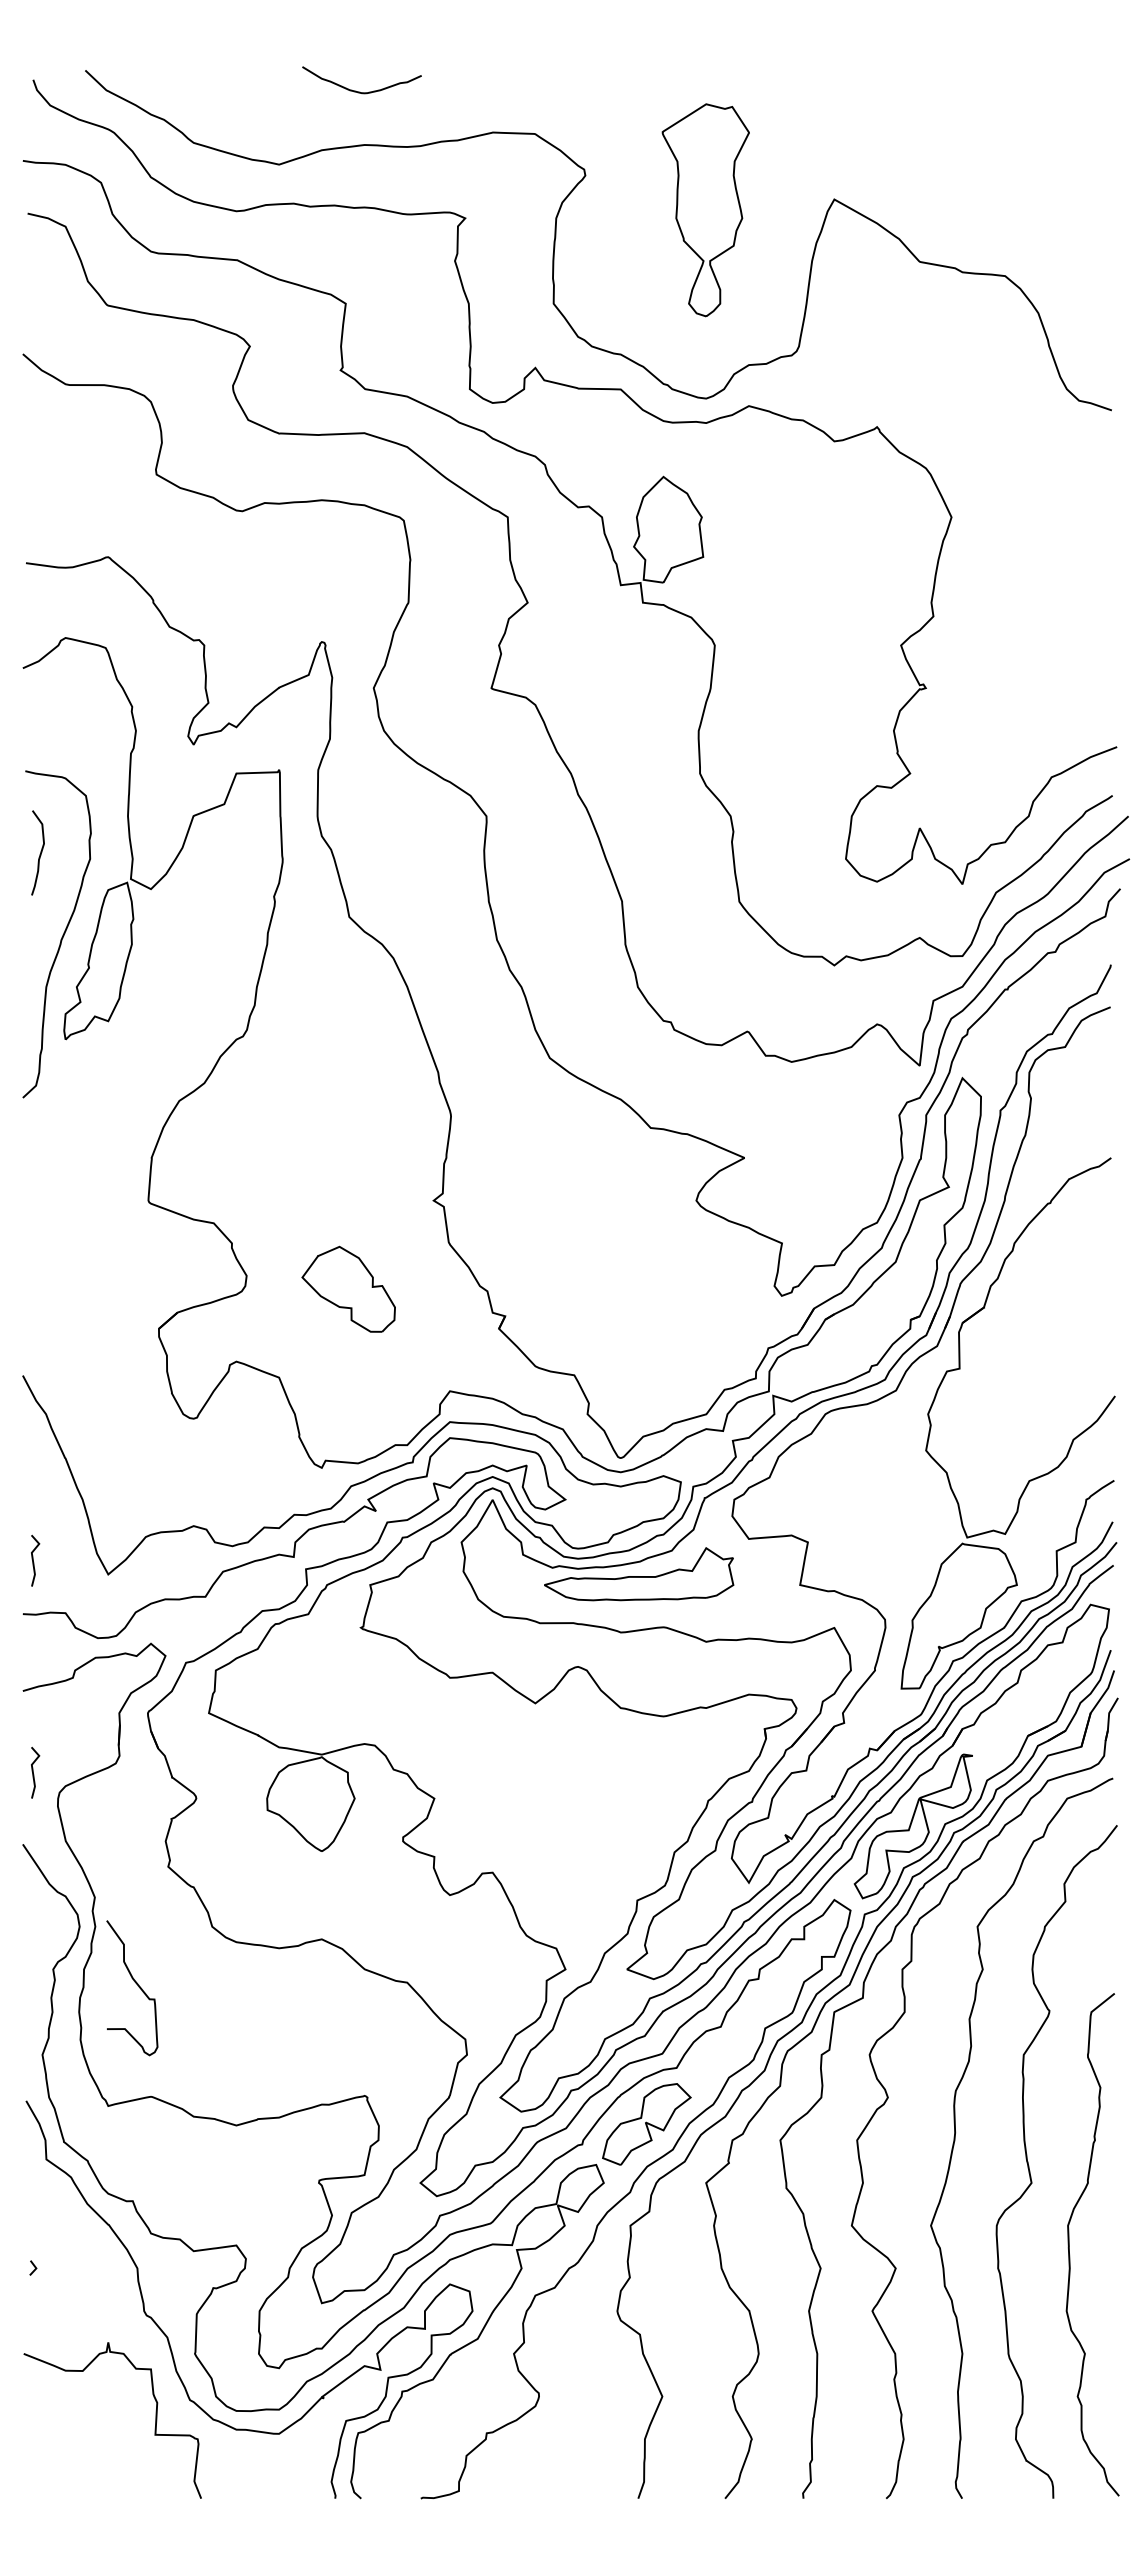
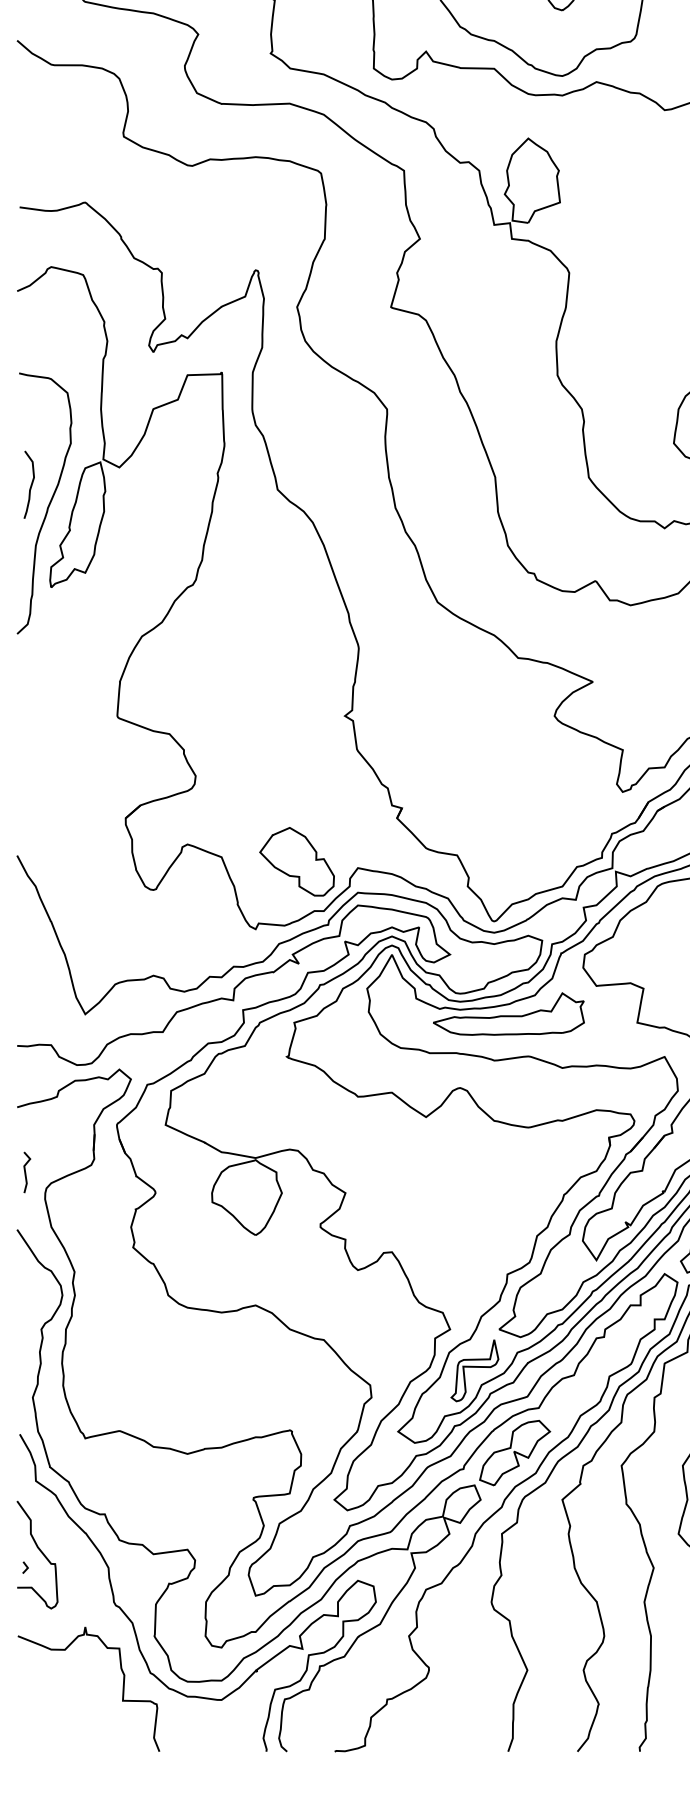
curve: (39, 854) -> (30, 486), moved
part: (348, 1288) -> (296, 861), moved
line: (33, 1560) -> (25, 1003), removed
curve: (136, 1984) -> (40, 1552), moved
part: (596, 2021) -> (474, 1370), added

